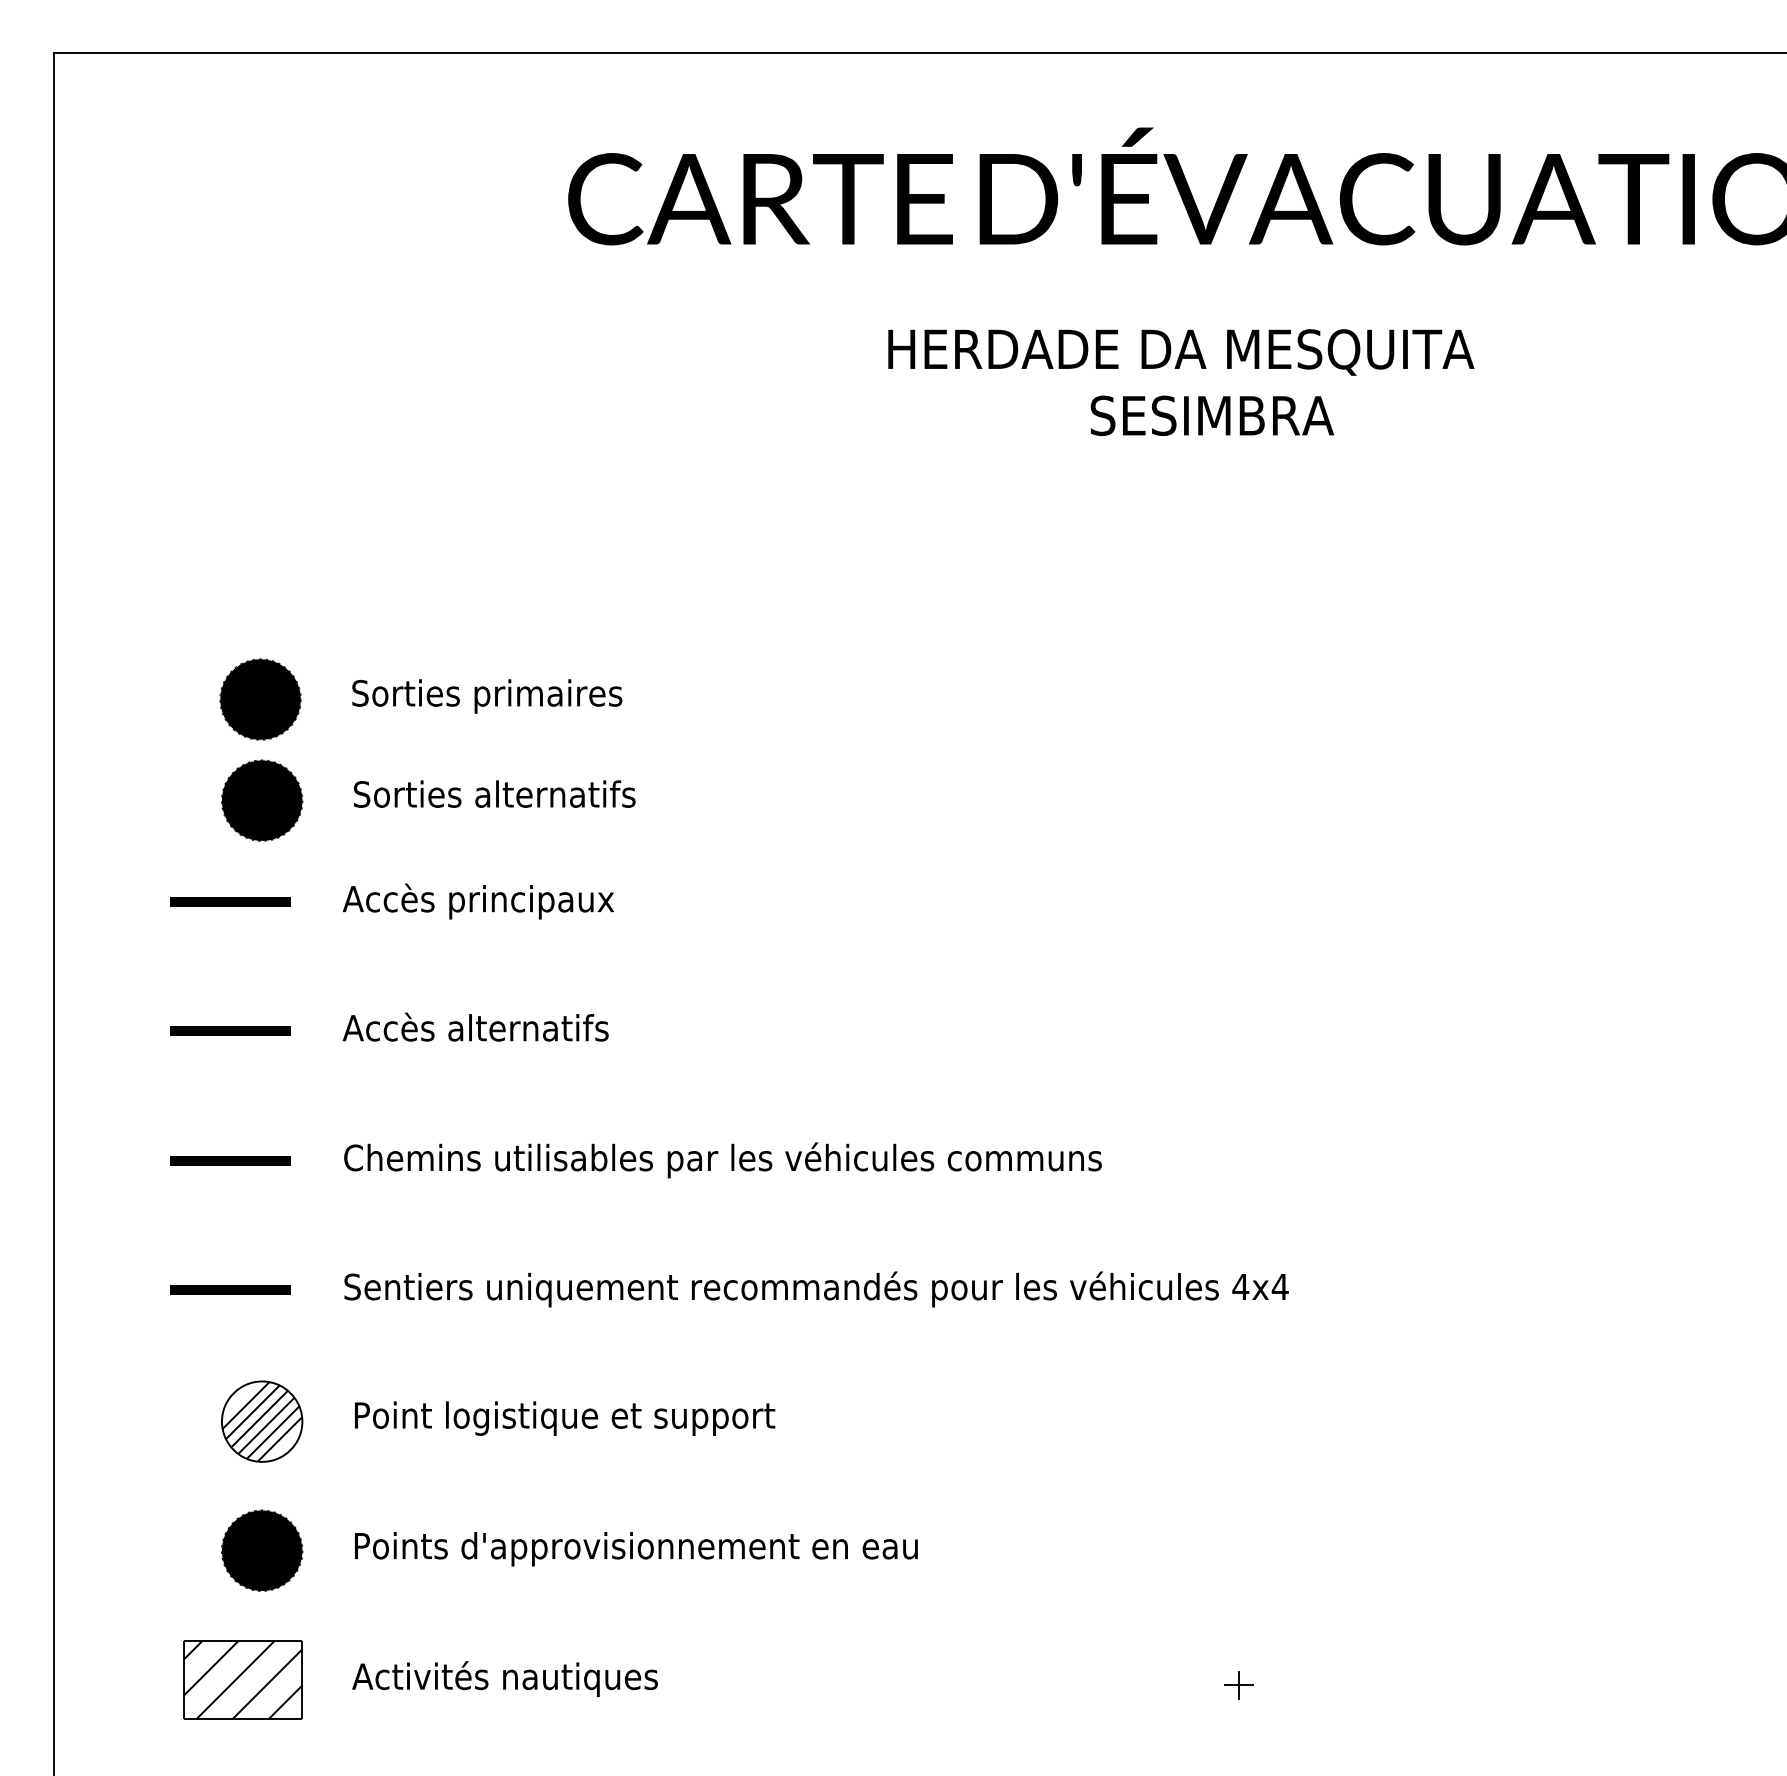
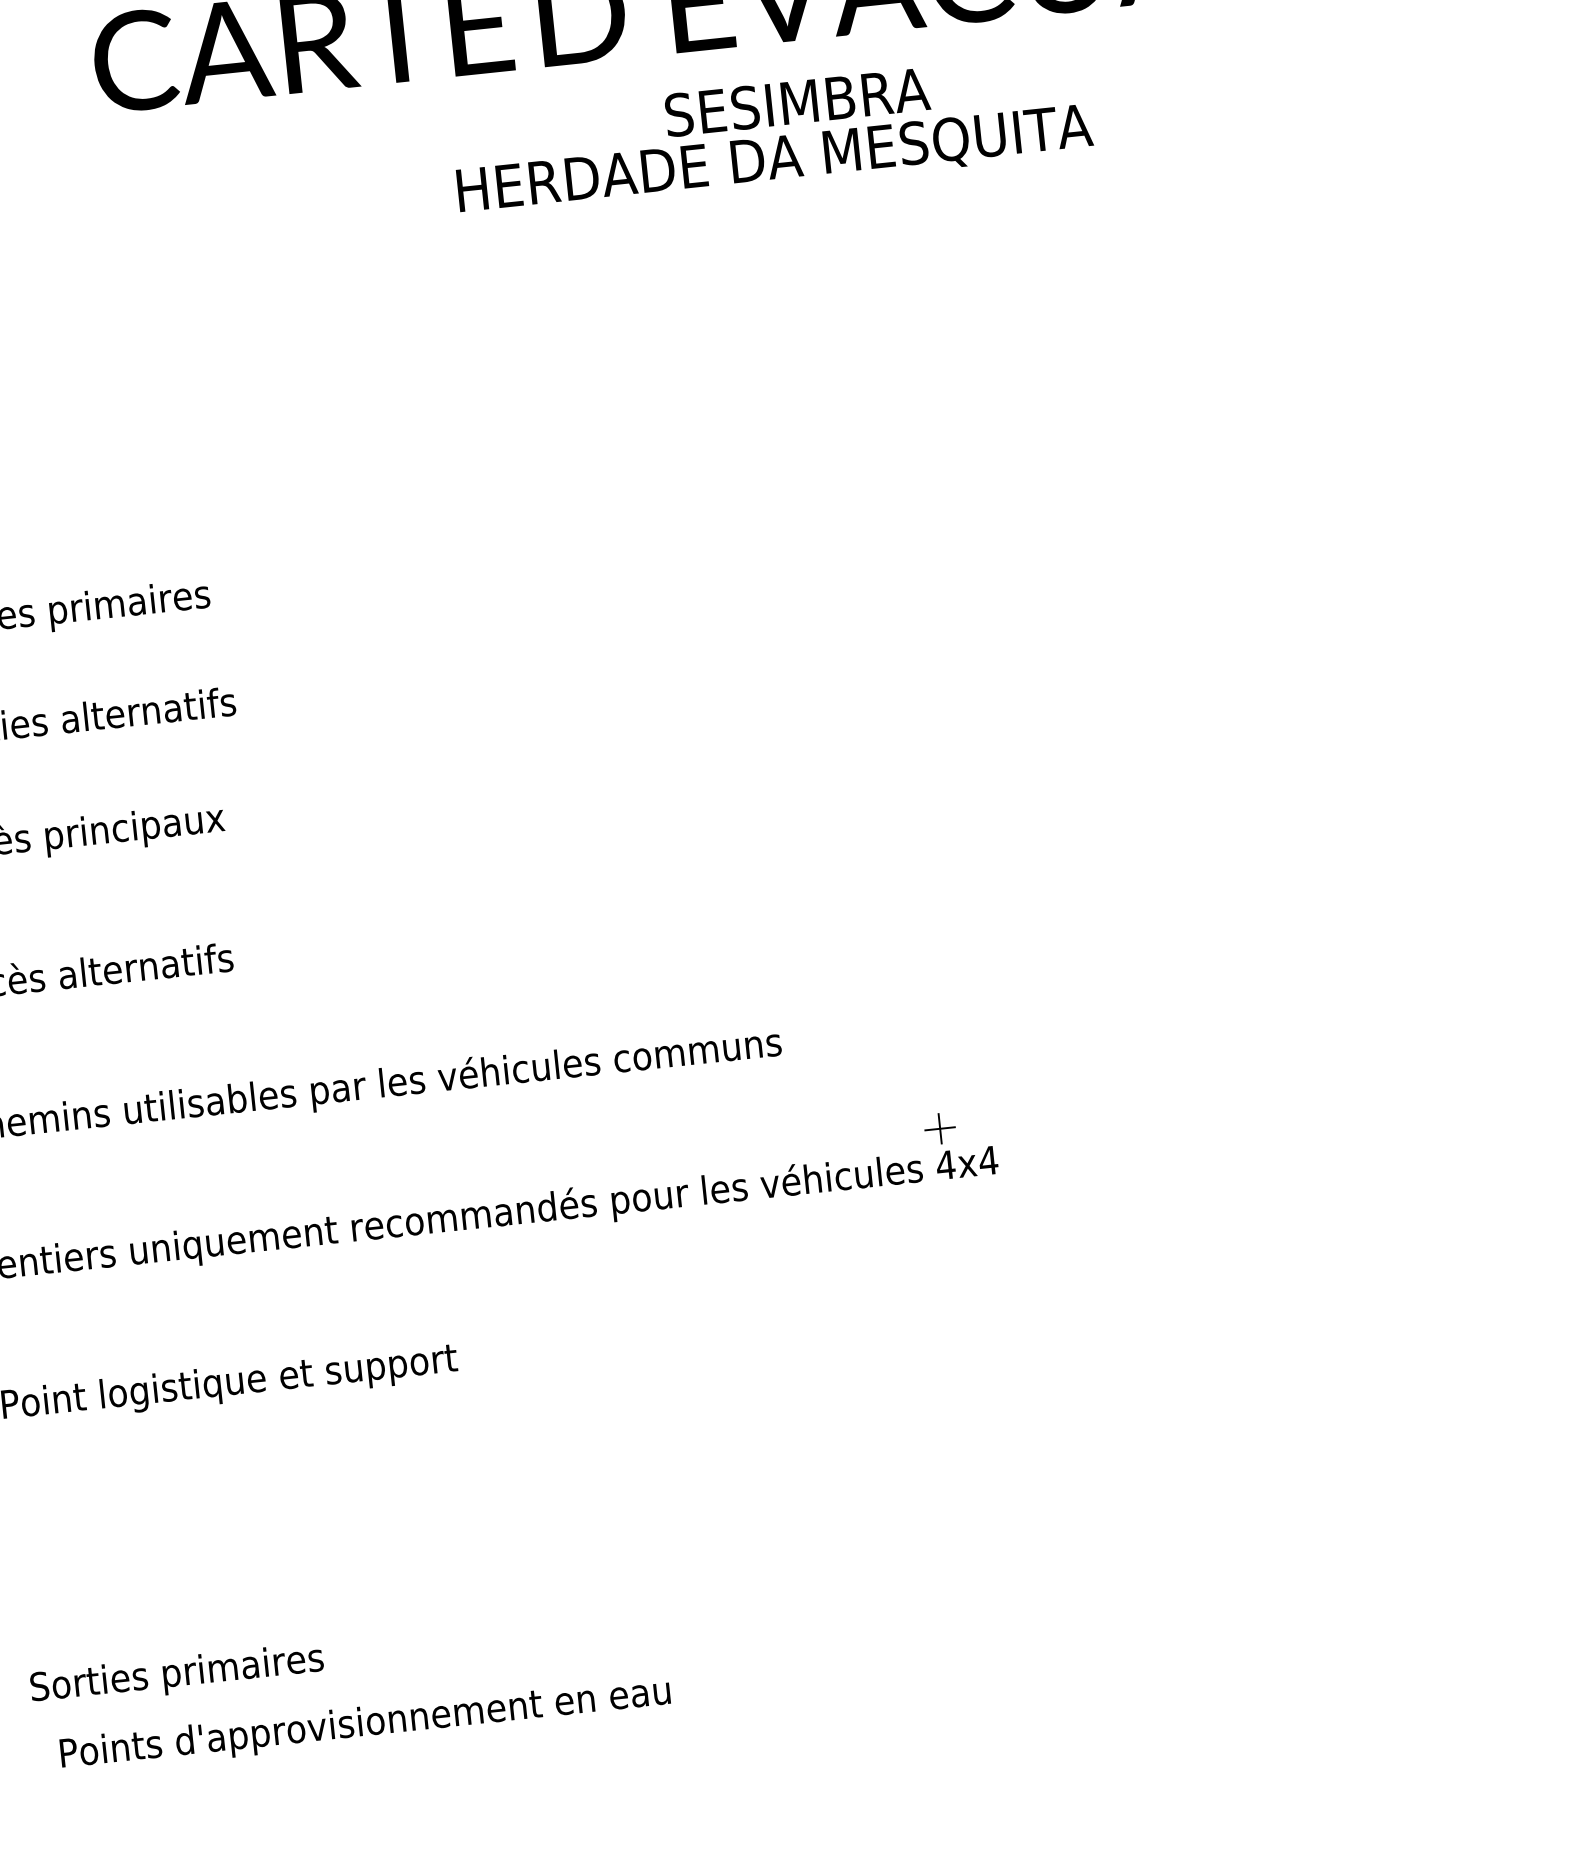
text: (1211, 415) -> (796, 102), moved
text: (636, 1549) -> (365, 1725), moved
text: (504, 1679) -> (194, 1673), Activités nautiques -> Sorties primaires
part: (1238, 1685) -> (939, 1129), moved

